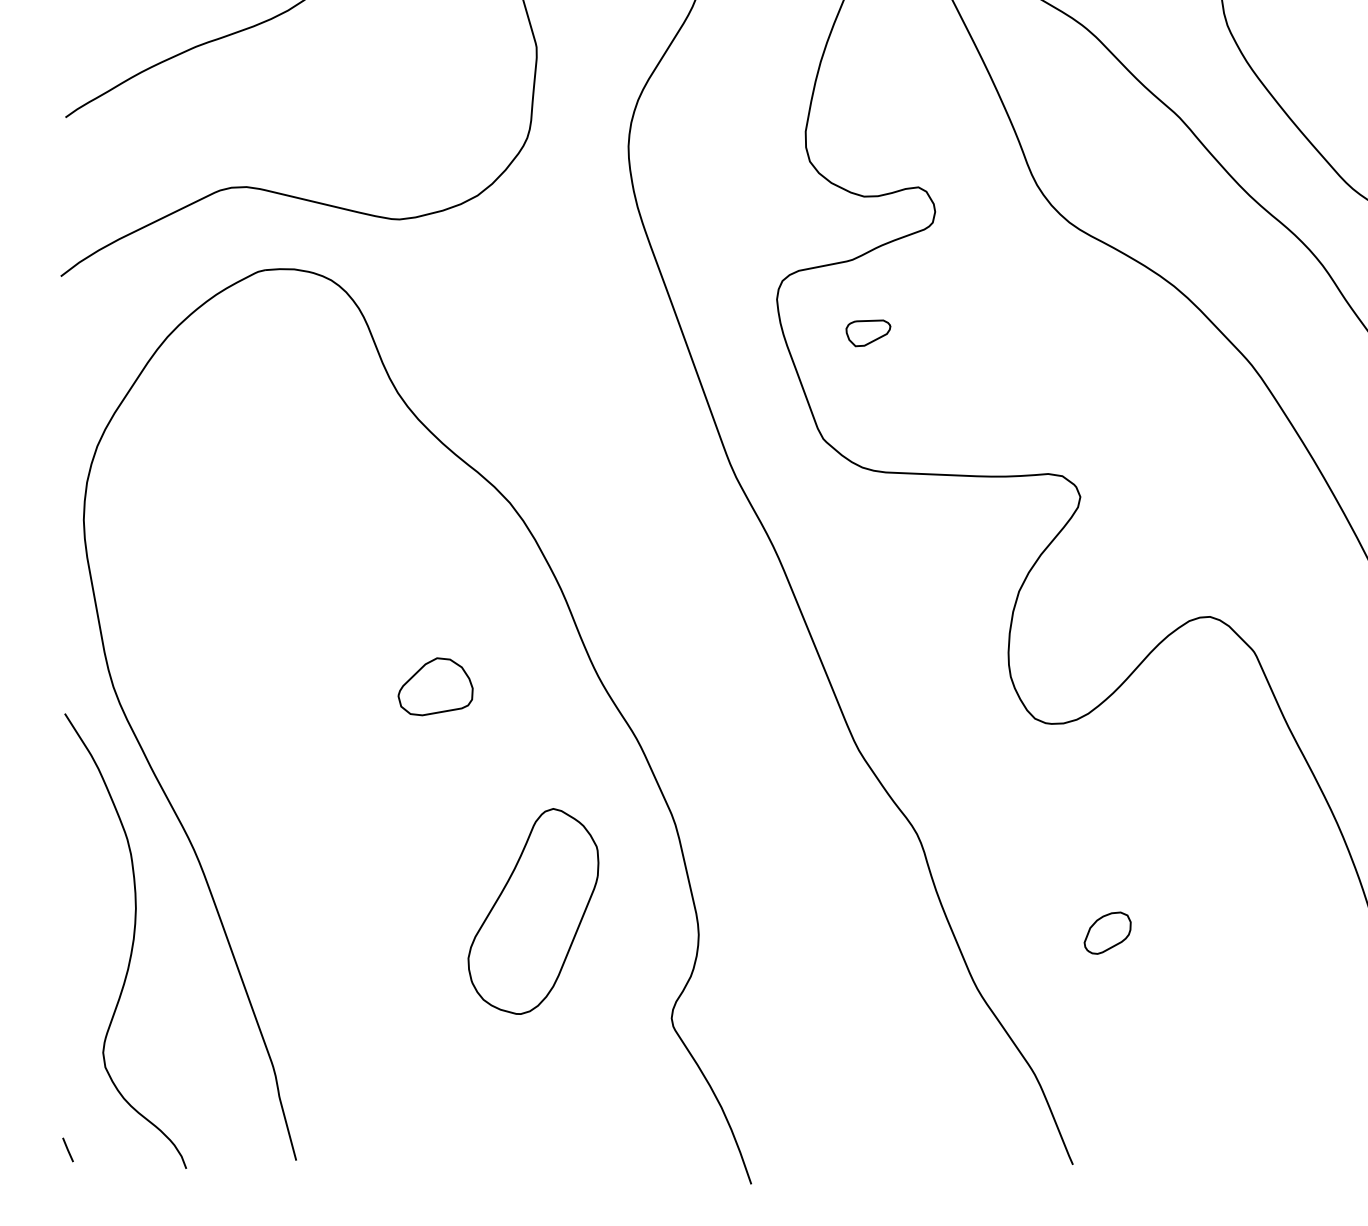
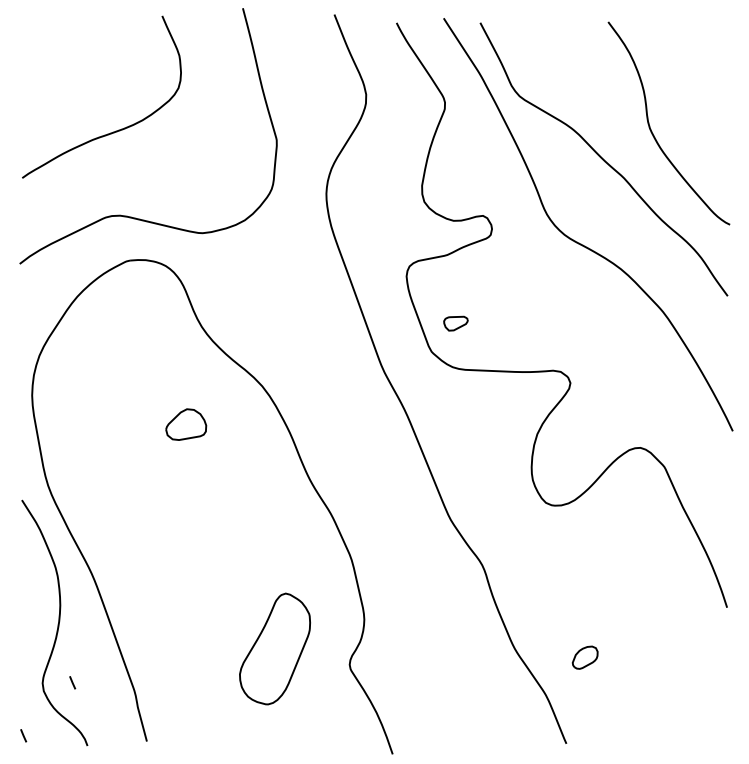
part: (867, 332) -> (455, 323), moved
part: (436, 686) -> (186, 424), moved
part: (532, 910) -> (274, 648), moved
part: (1106, 932) -> (584, 657), moved
line: (158, 1051) -> (72, 682), added

